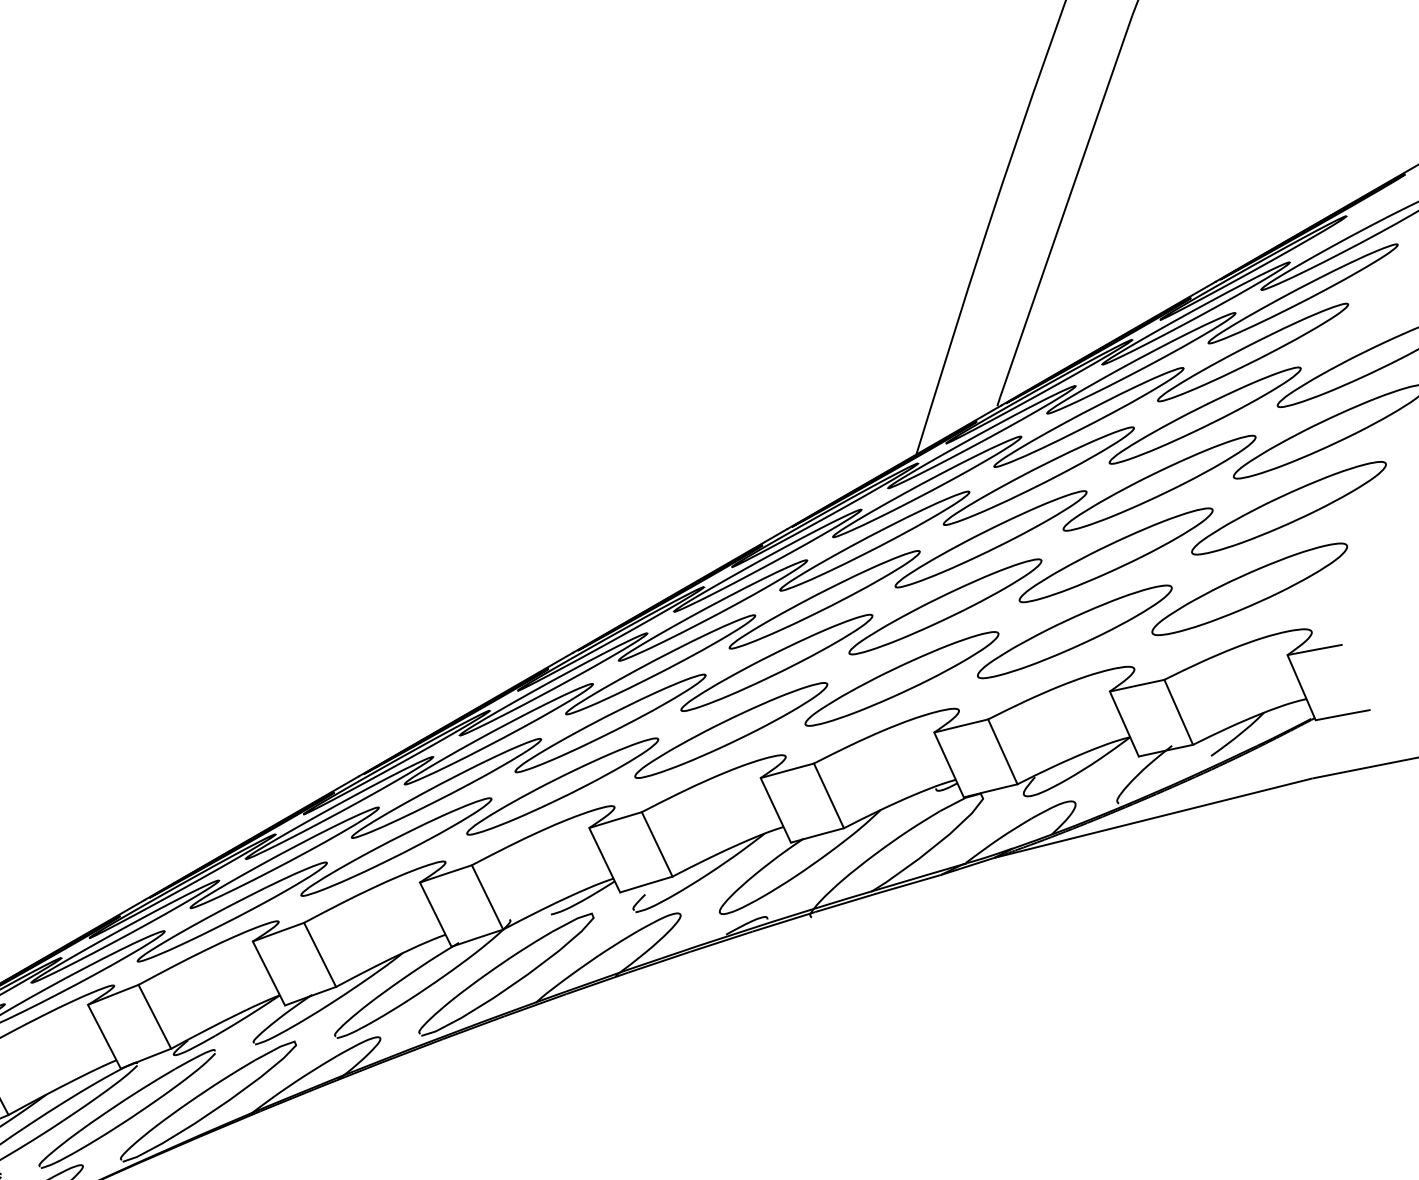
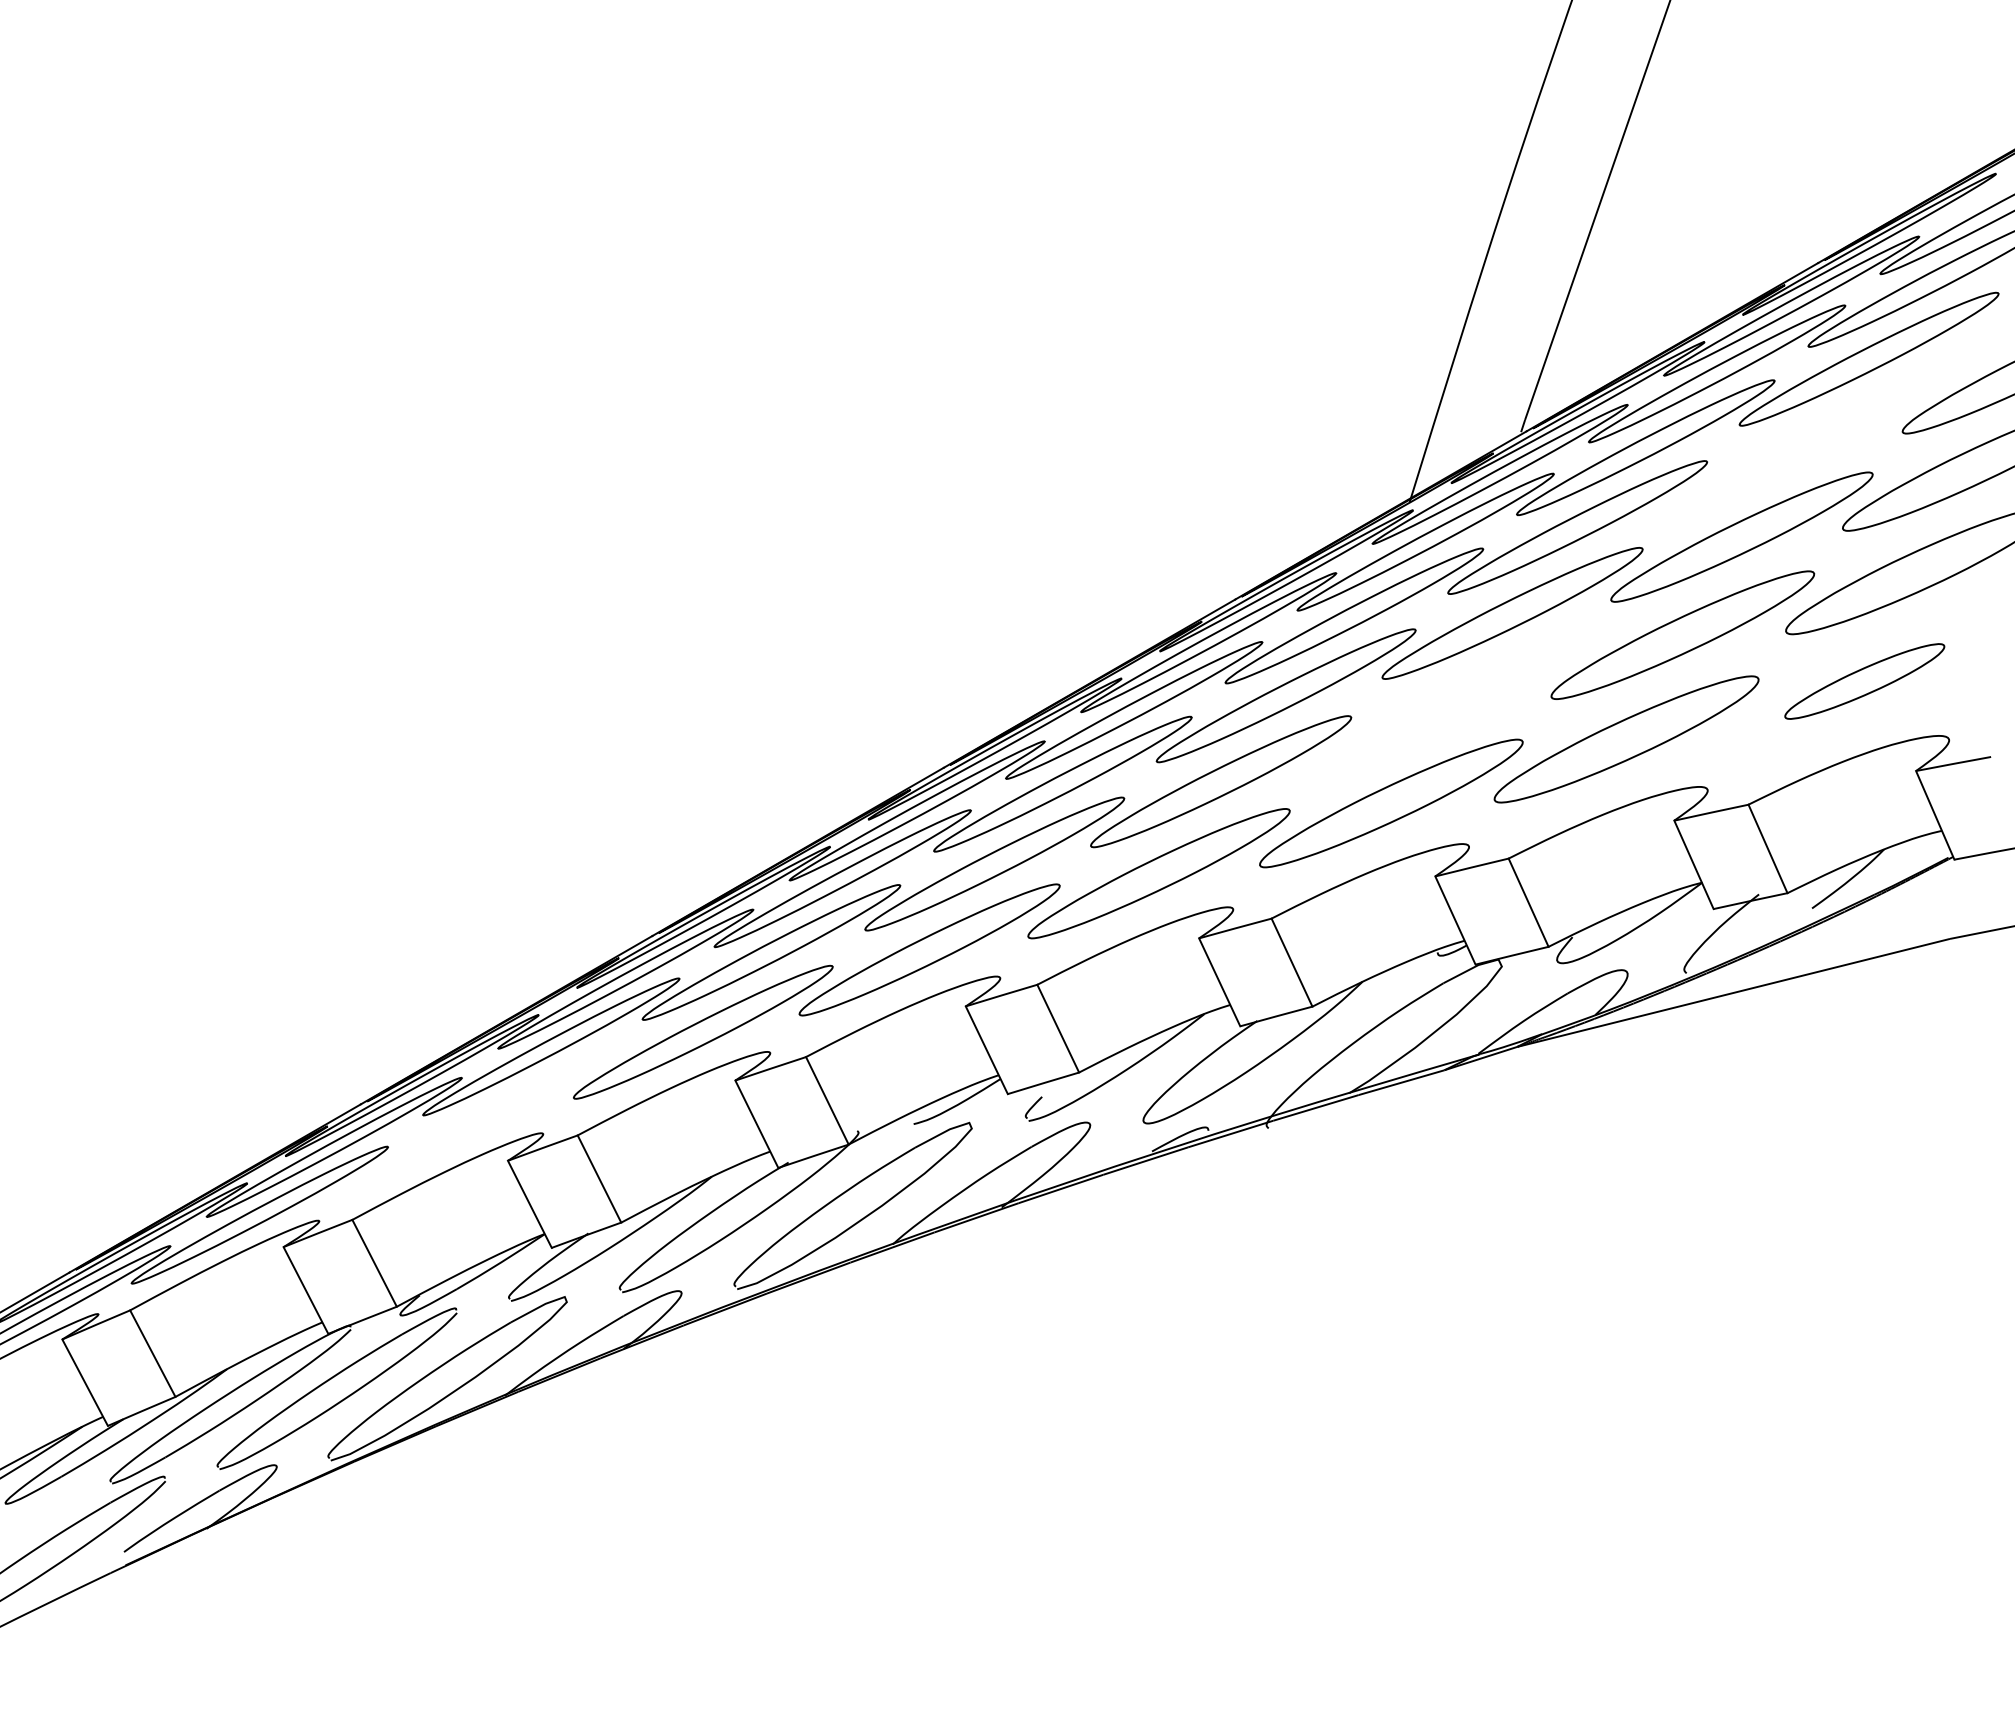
part: (1204, 415) -> (1803, 444), removed
part: (1249, 589) -> (1864, 681), size x0.6
part: (945, 606) -> (1450, 704), removed
part: (231, 911) -> (479, 1120), removed

